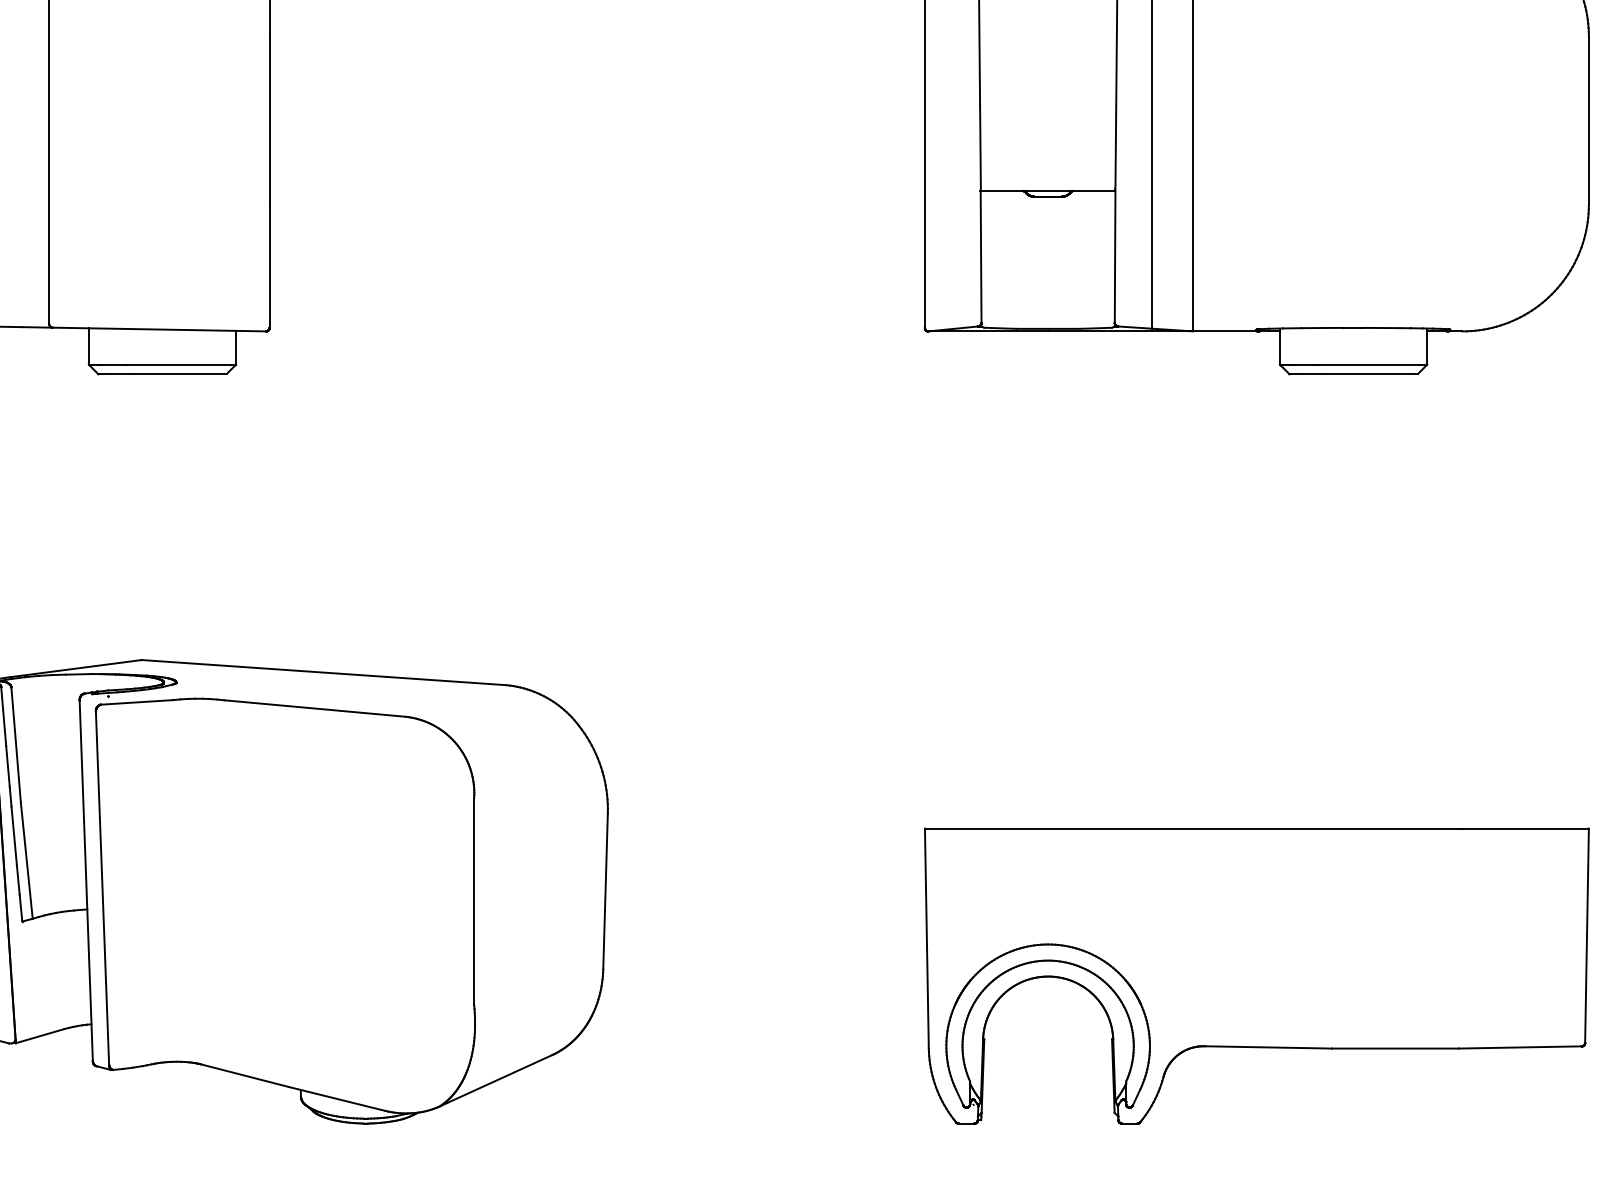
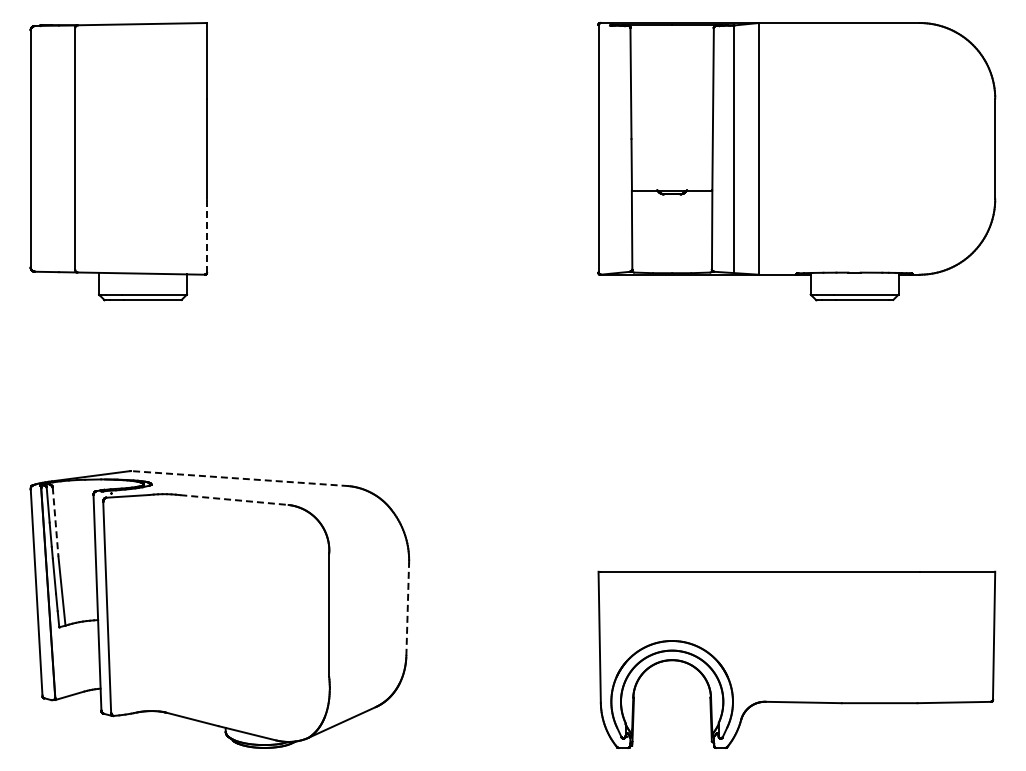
line: (268, 265) -> (206, 235), solid -> dashed
line: (323, 672) -> (239, 478), solid -> dashed
line: (315, 709) -> (234, 500), solid -> dashed
line: (15, 746) -> (55, 522), solid -> dashed
line: (605, 891) -> (407, 609), solid -> dashed

